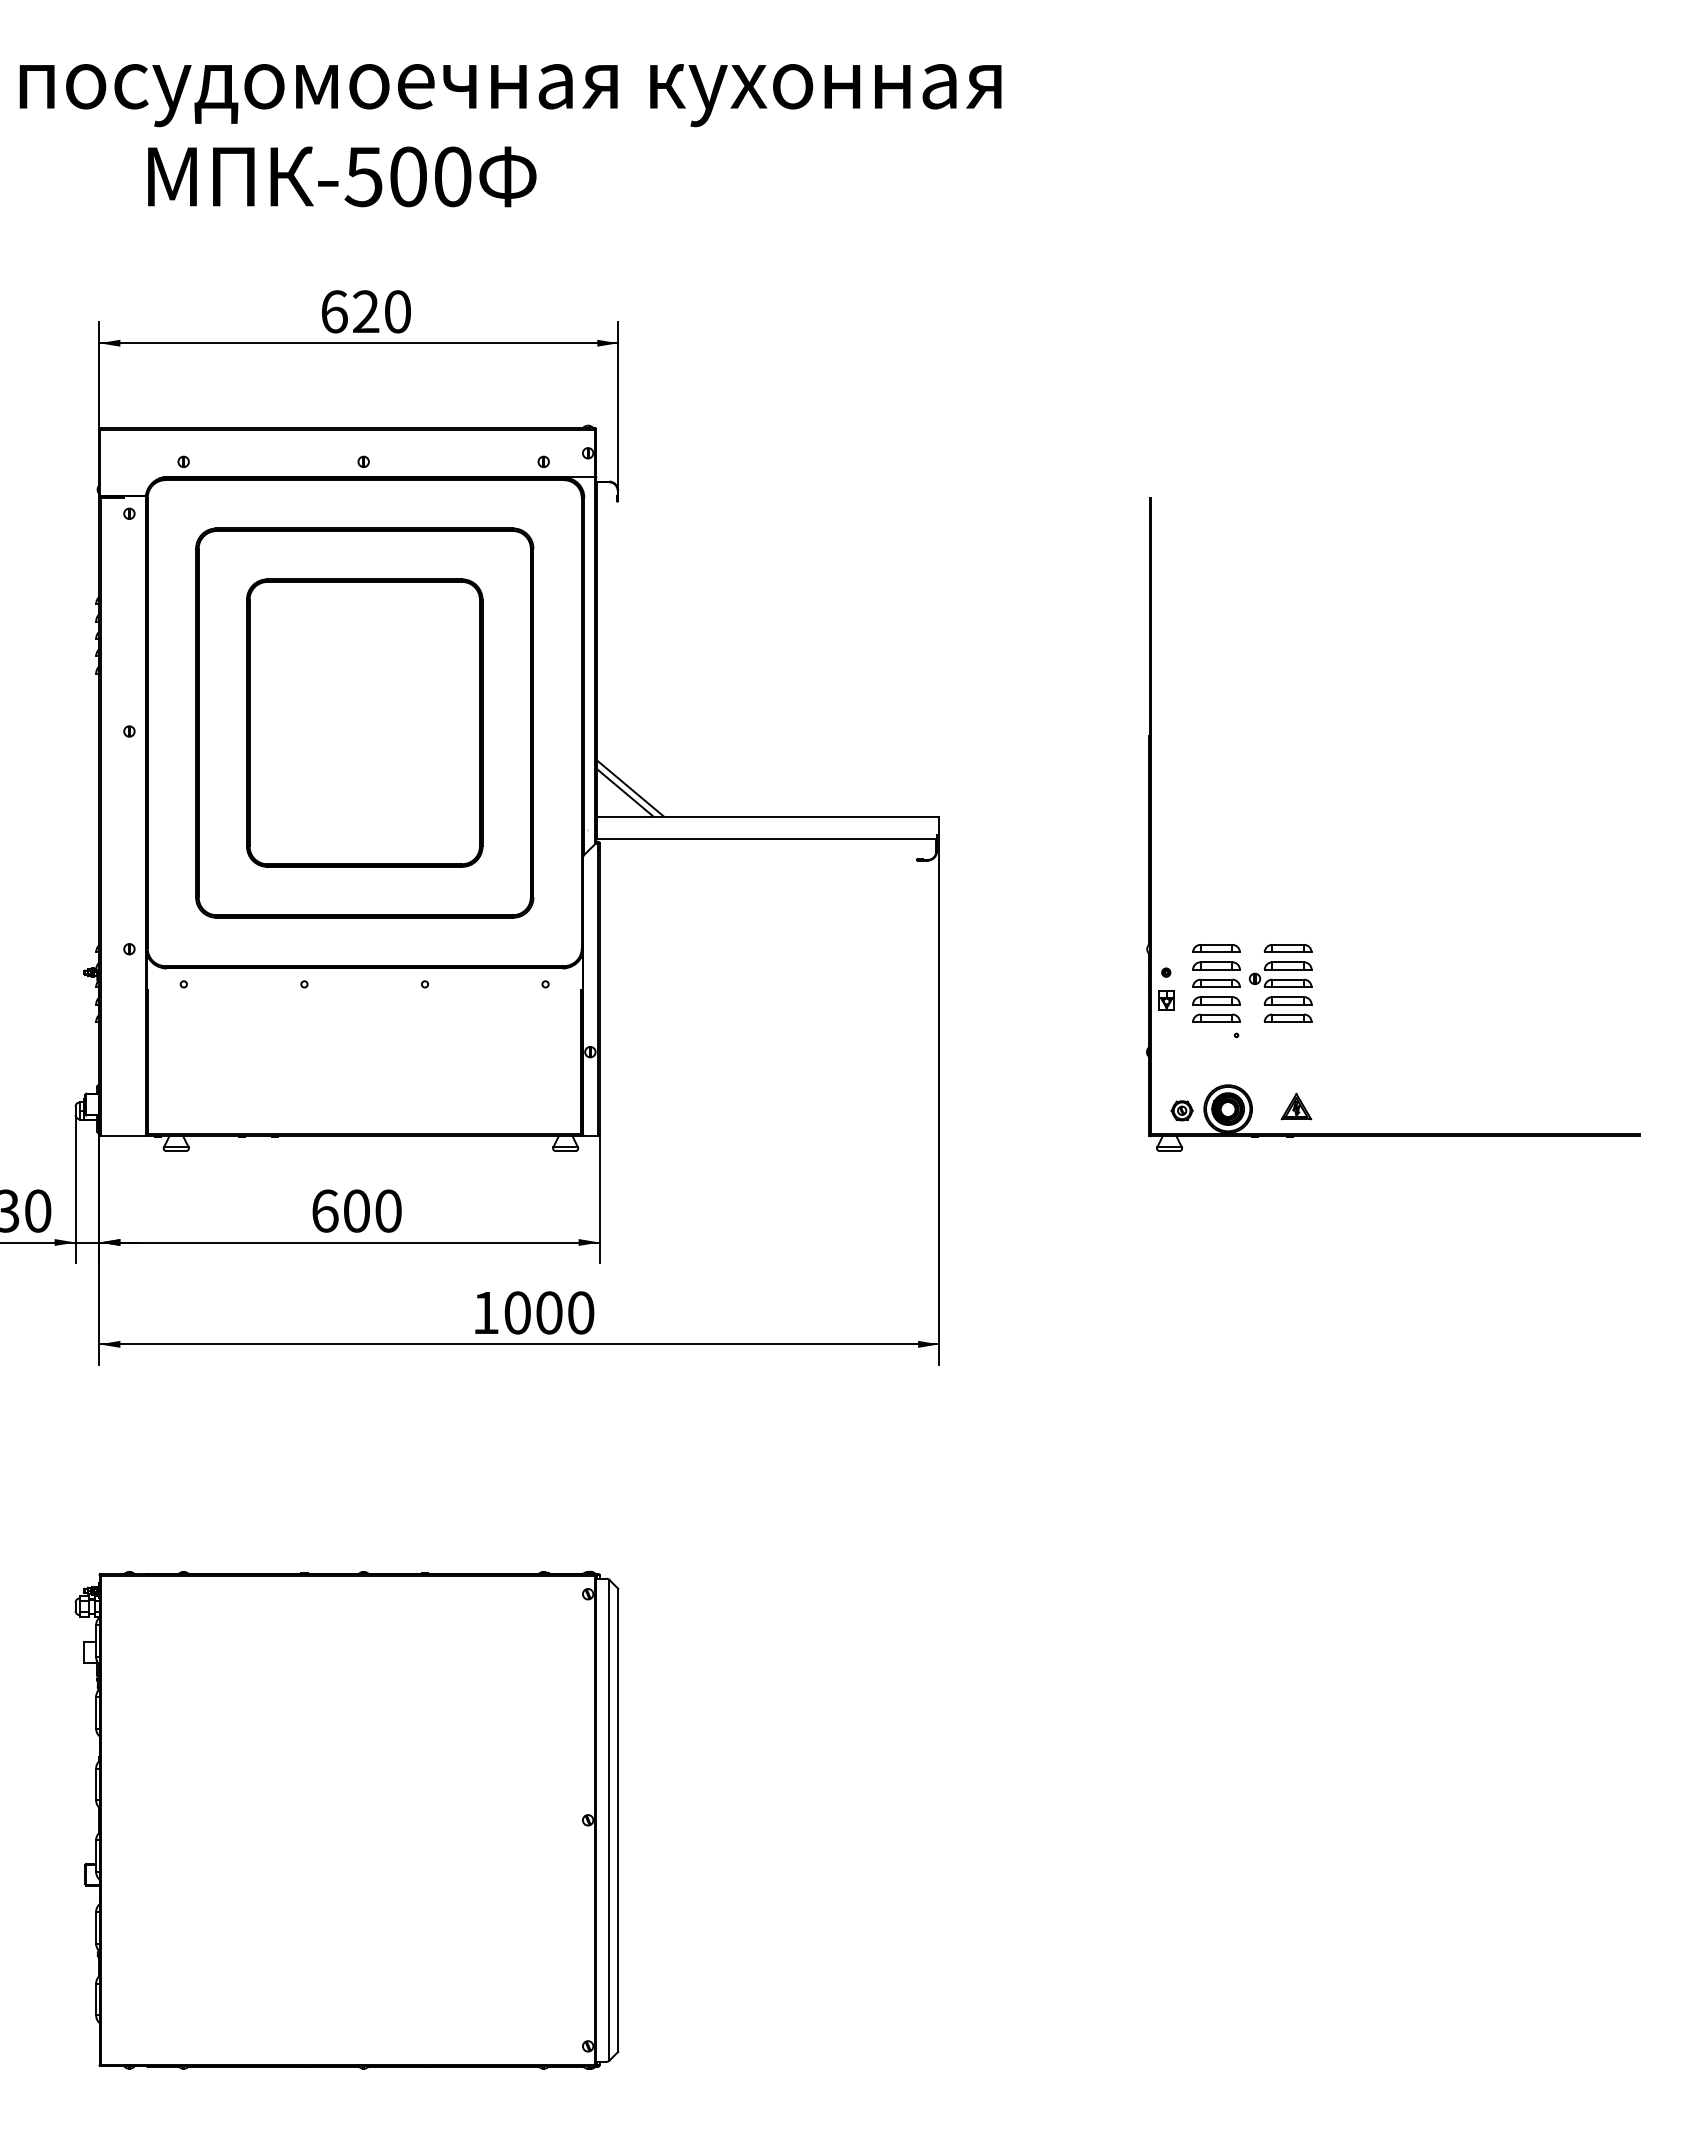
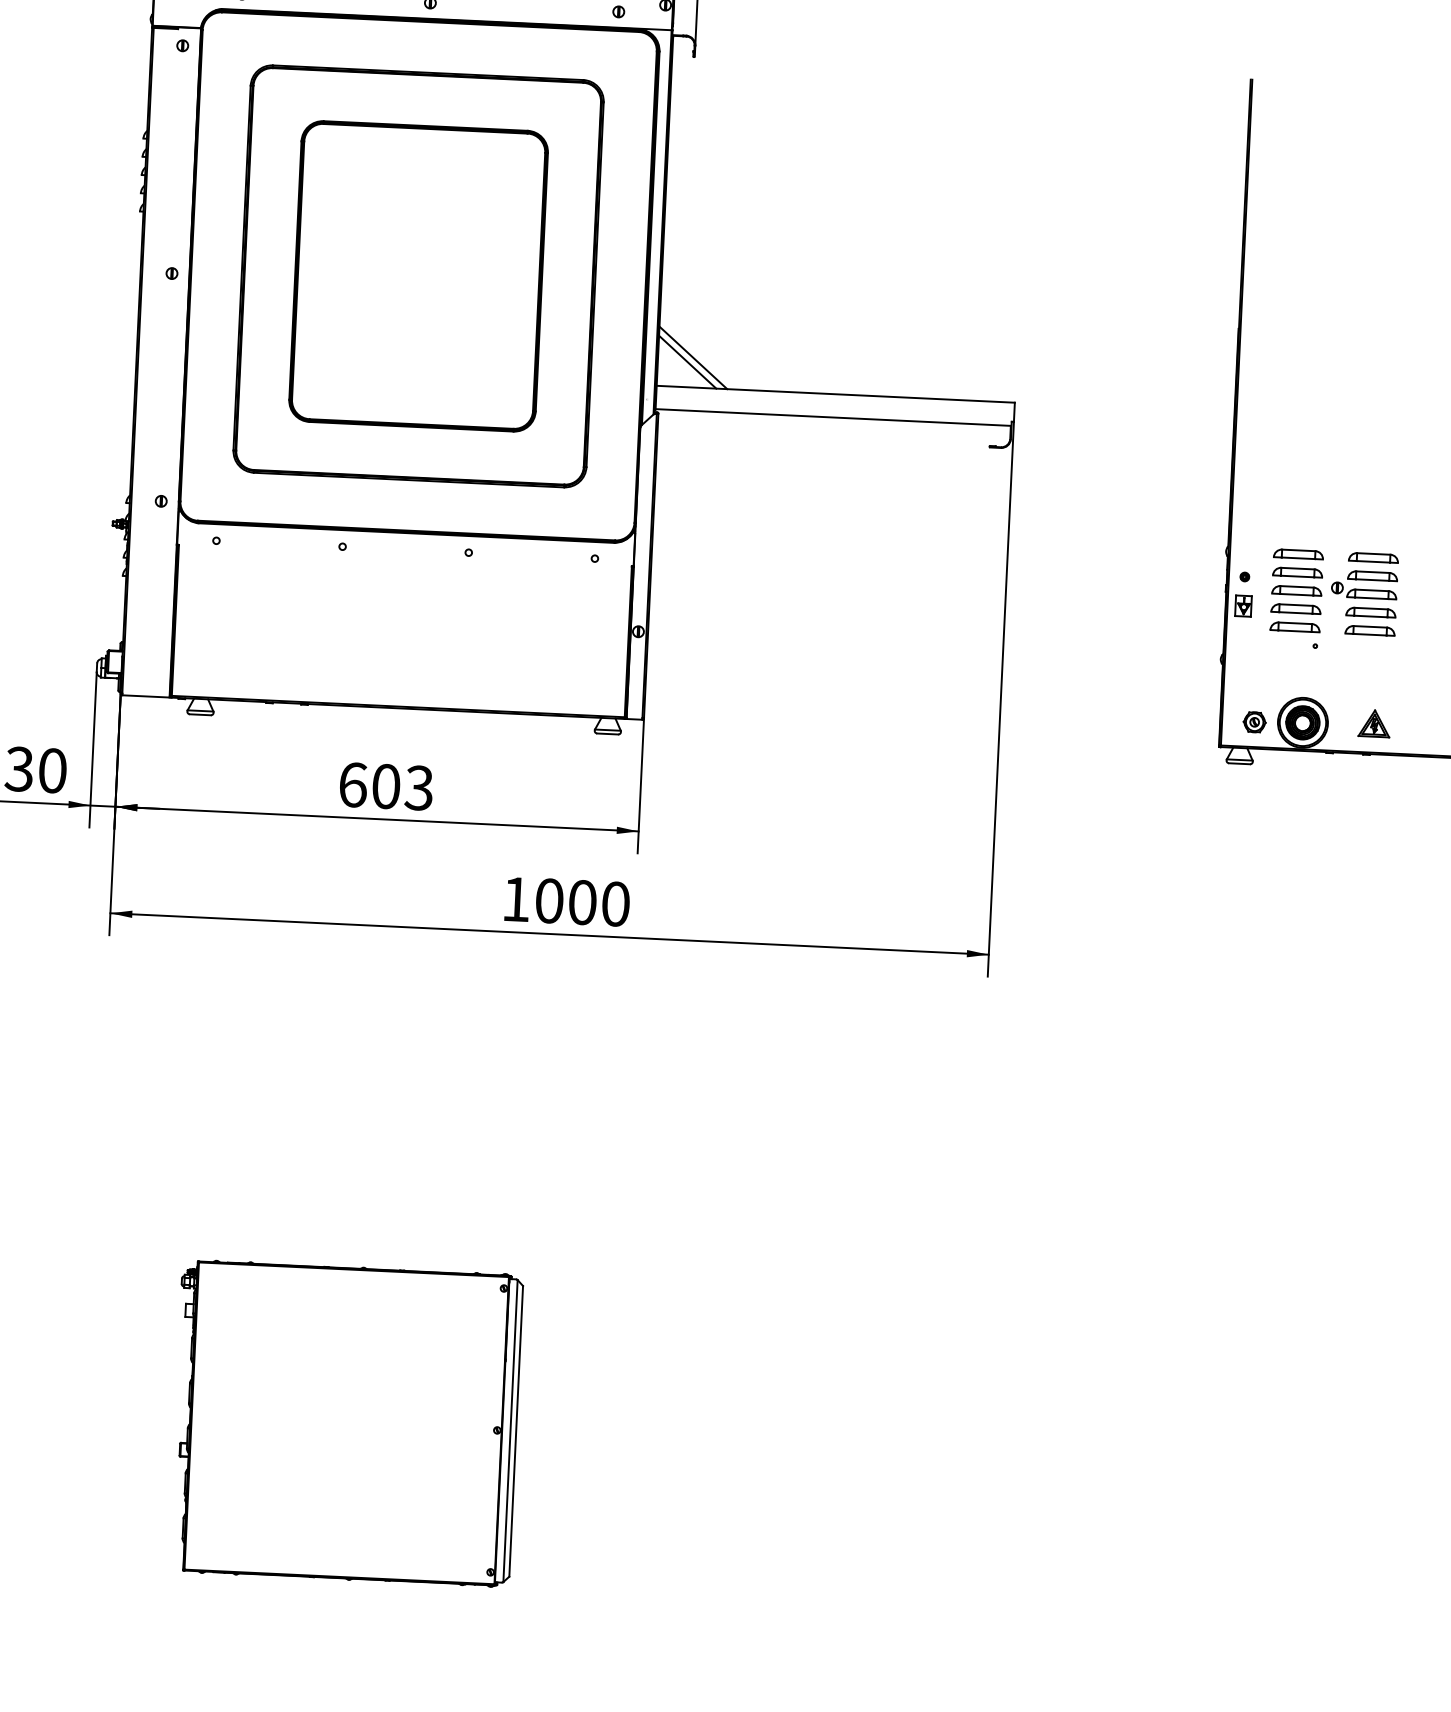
text: (387, 1210) -> (418, 787), 600 -> 603
part: (346, 1819) -> (345, 1422), size x0.6

